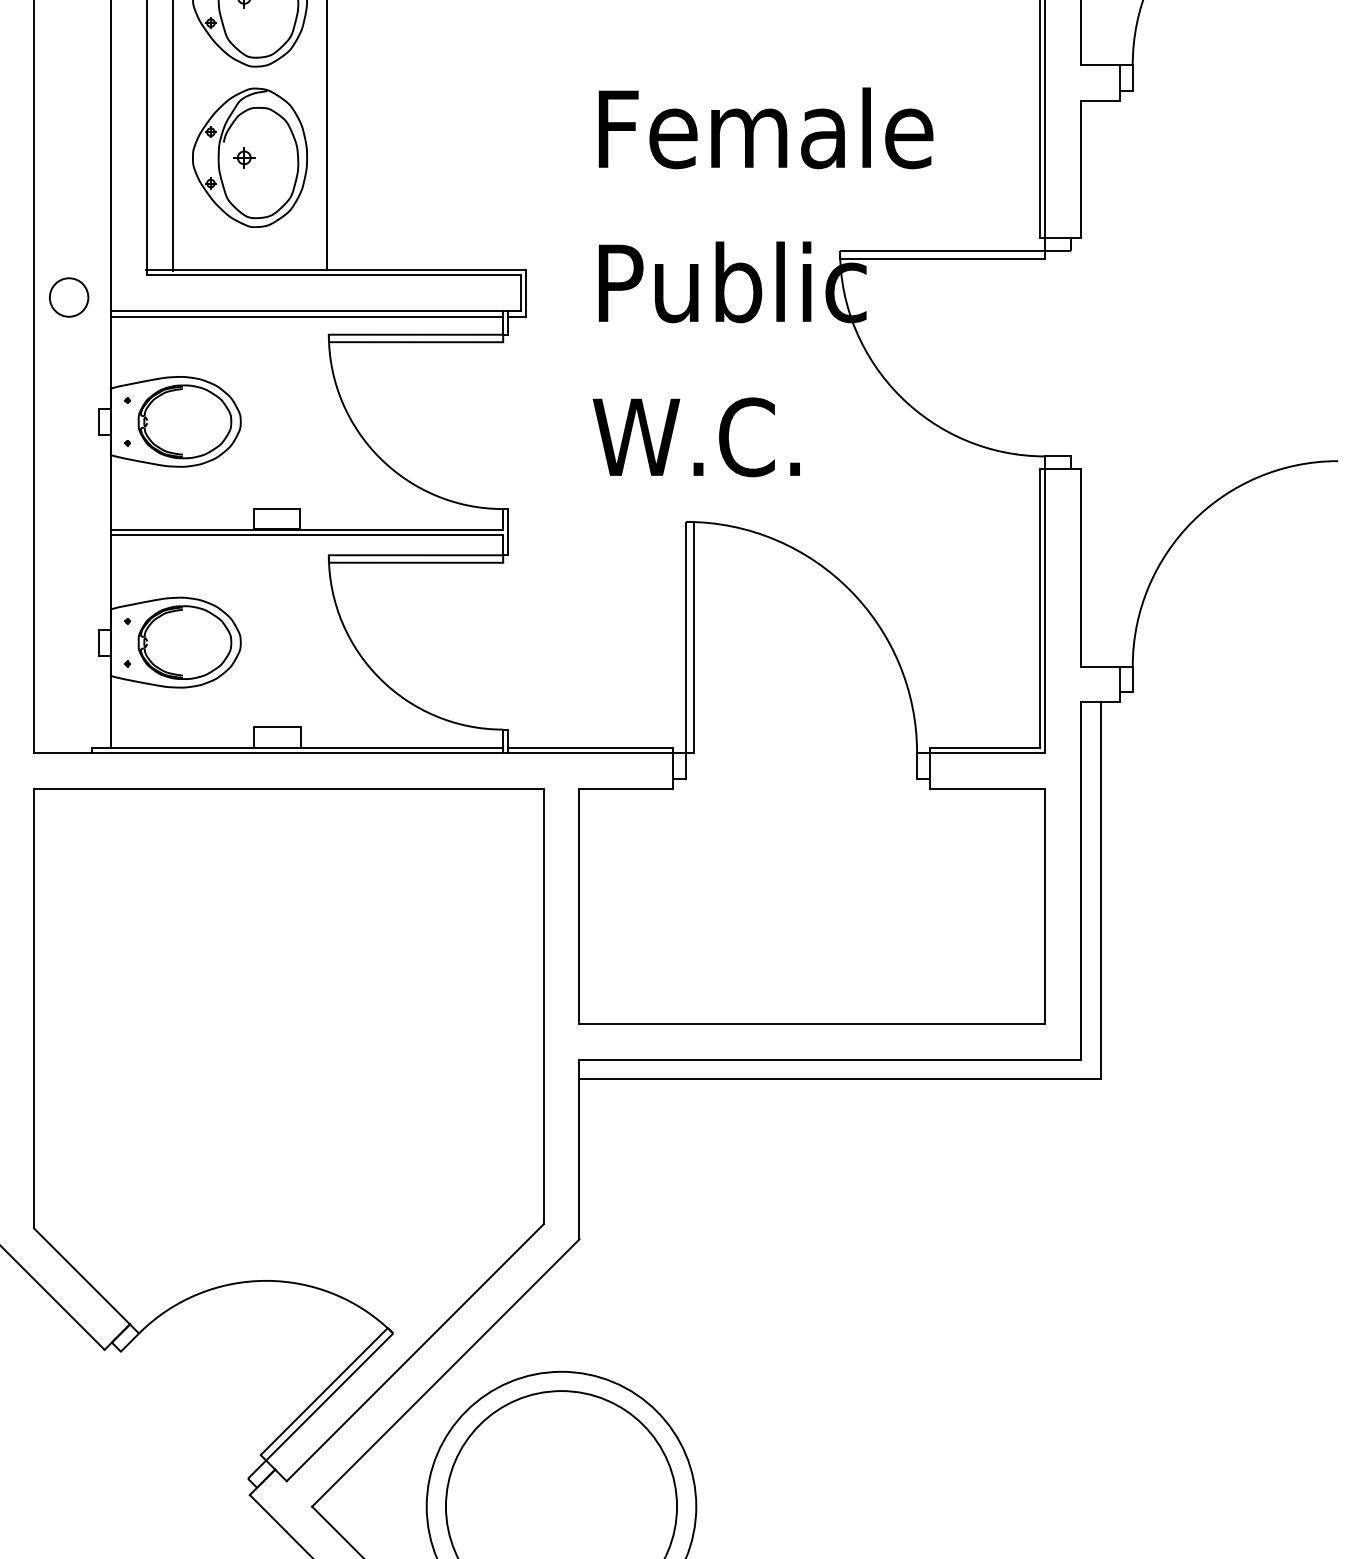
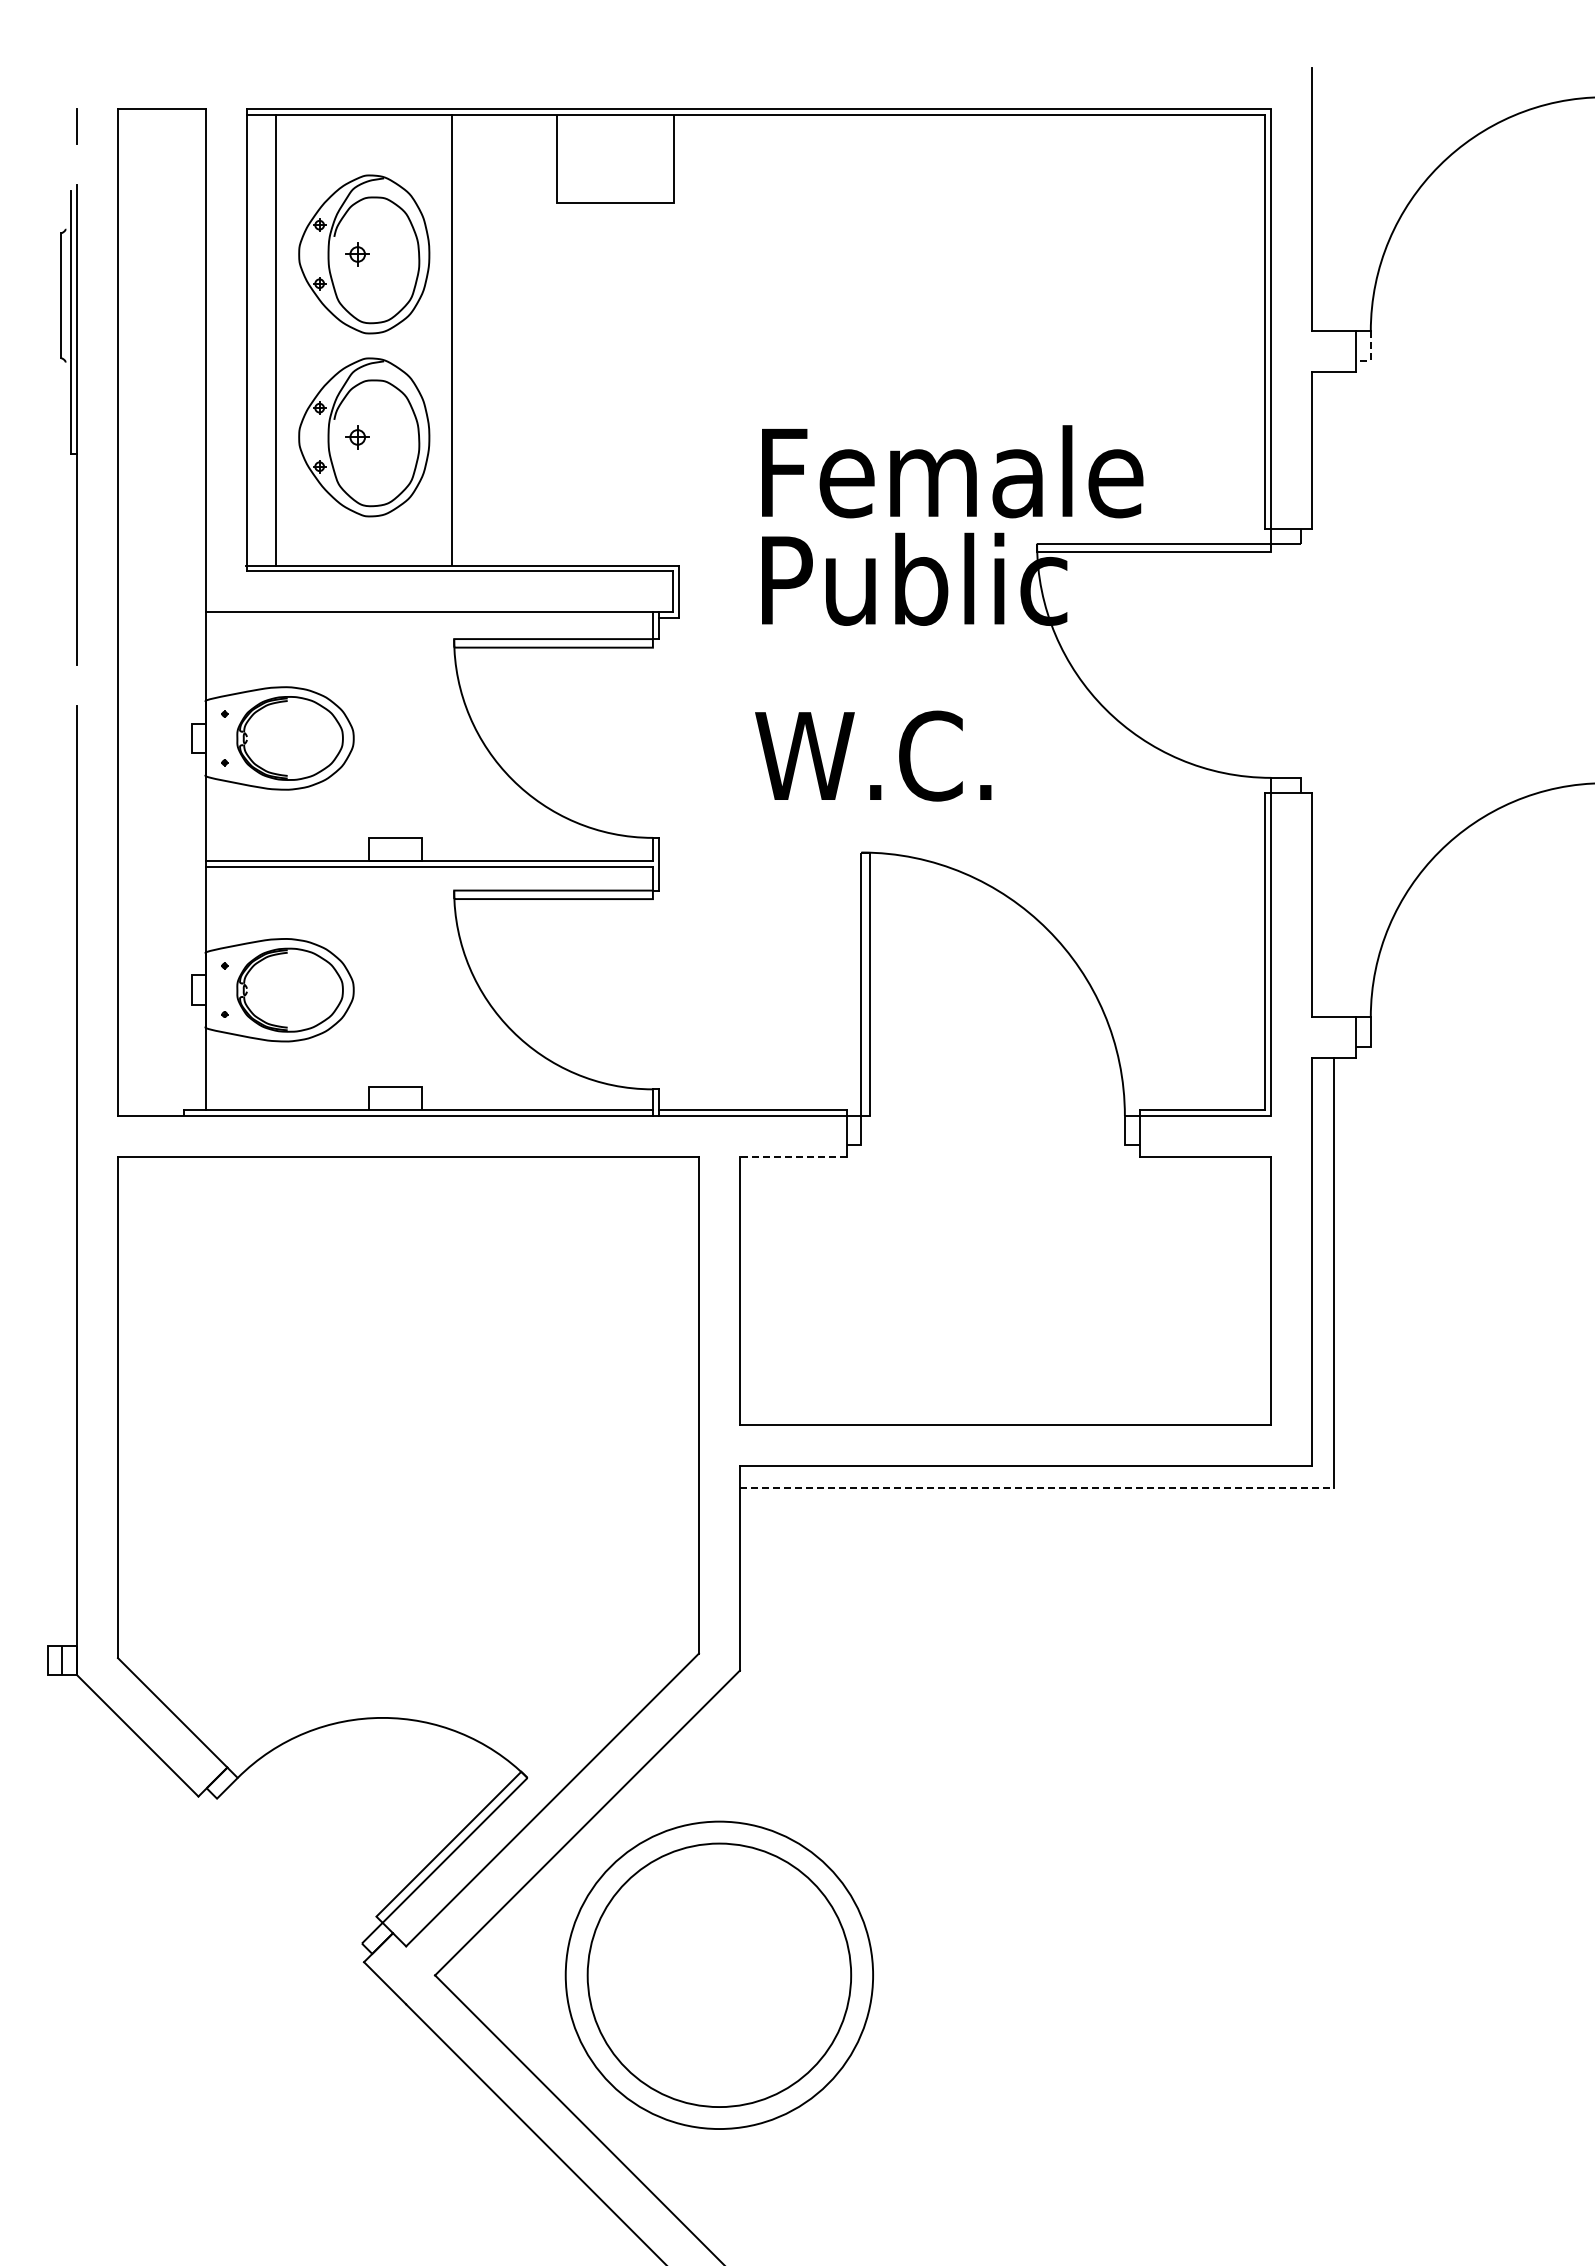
line: (1132, 84) -> (1370, 353), solid -> dashed
text: (765, 128) -> (952, 471), moved
circle: (68, 297) -> (157, 596), removed
line: (307, 316) -> (429, 618), removed
line: (625, 788) -> (792, 1156), solid -> dashed
line: (840, 1078) -> (1037, 1487), solid -> dashed

